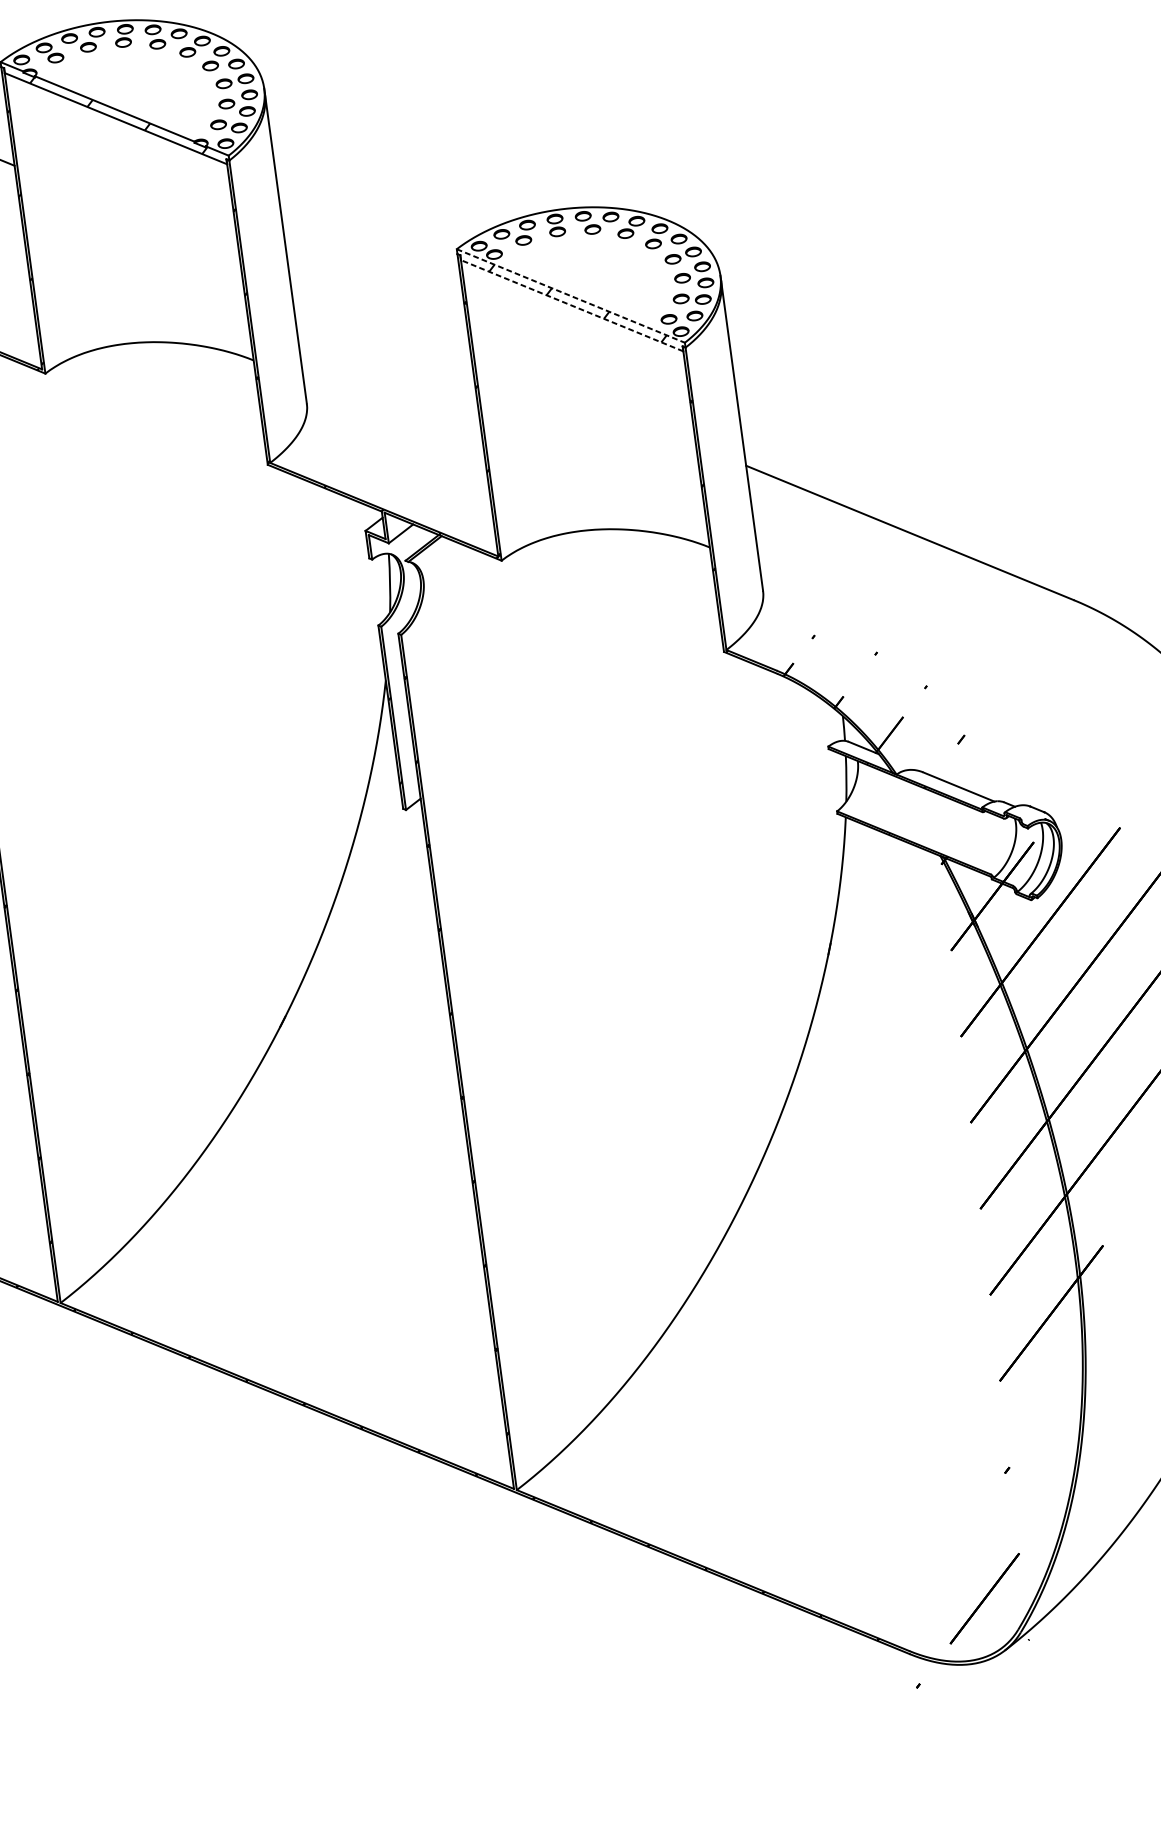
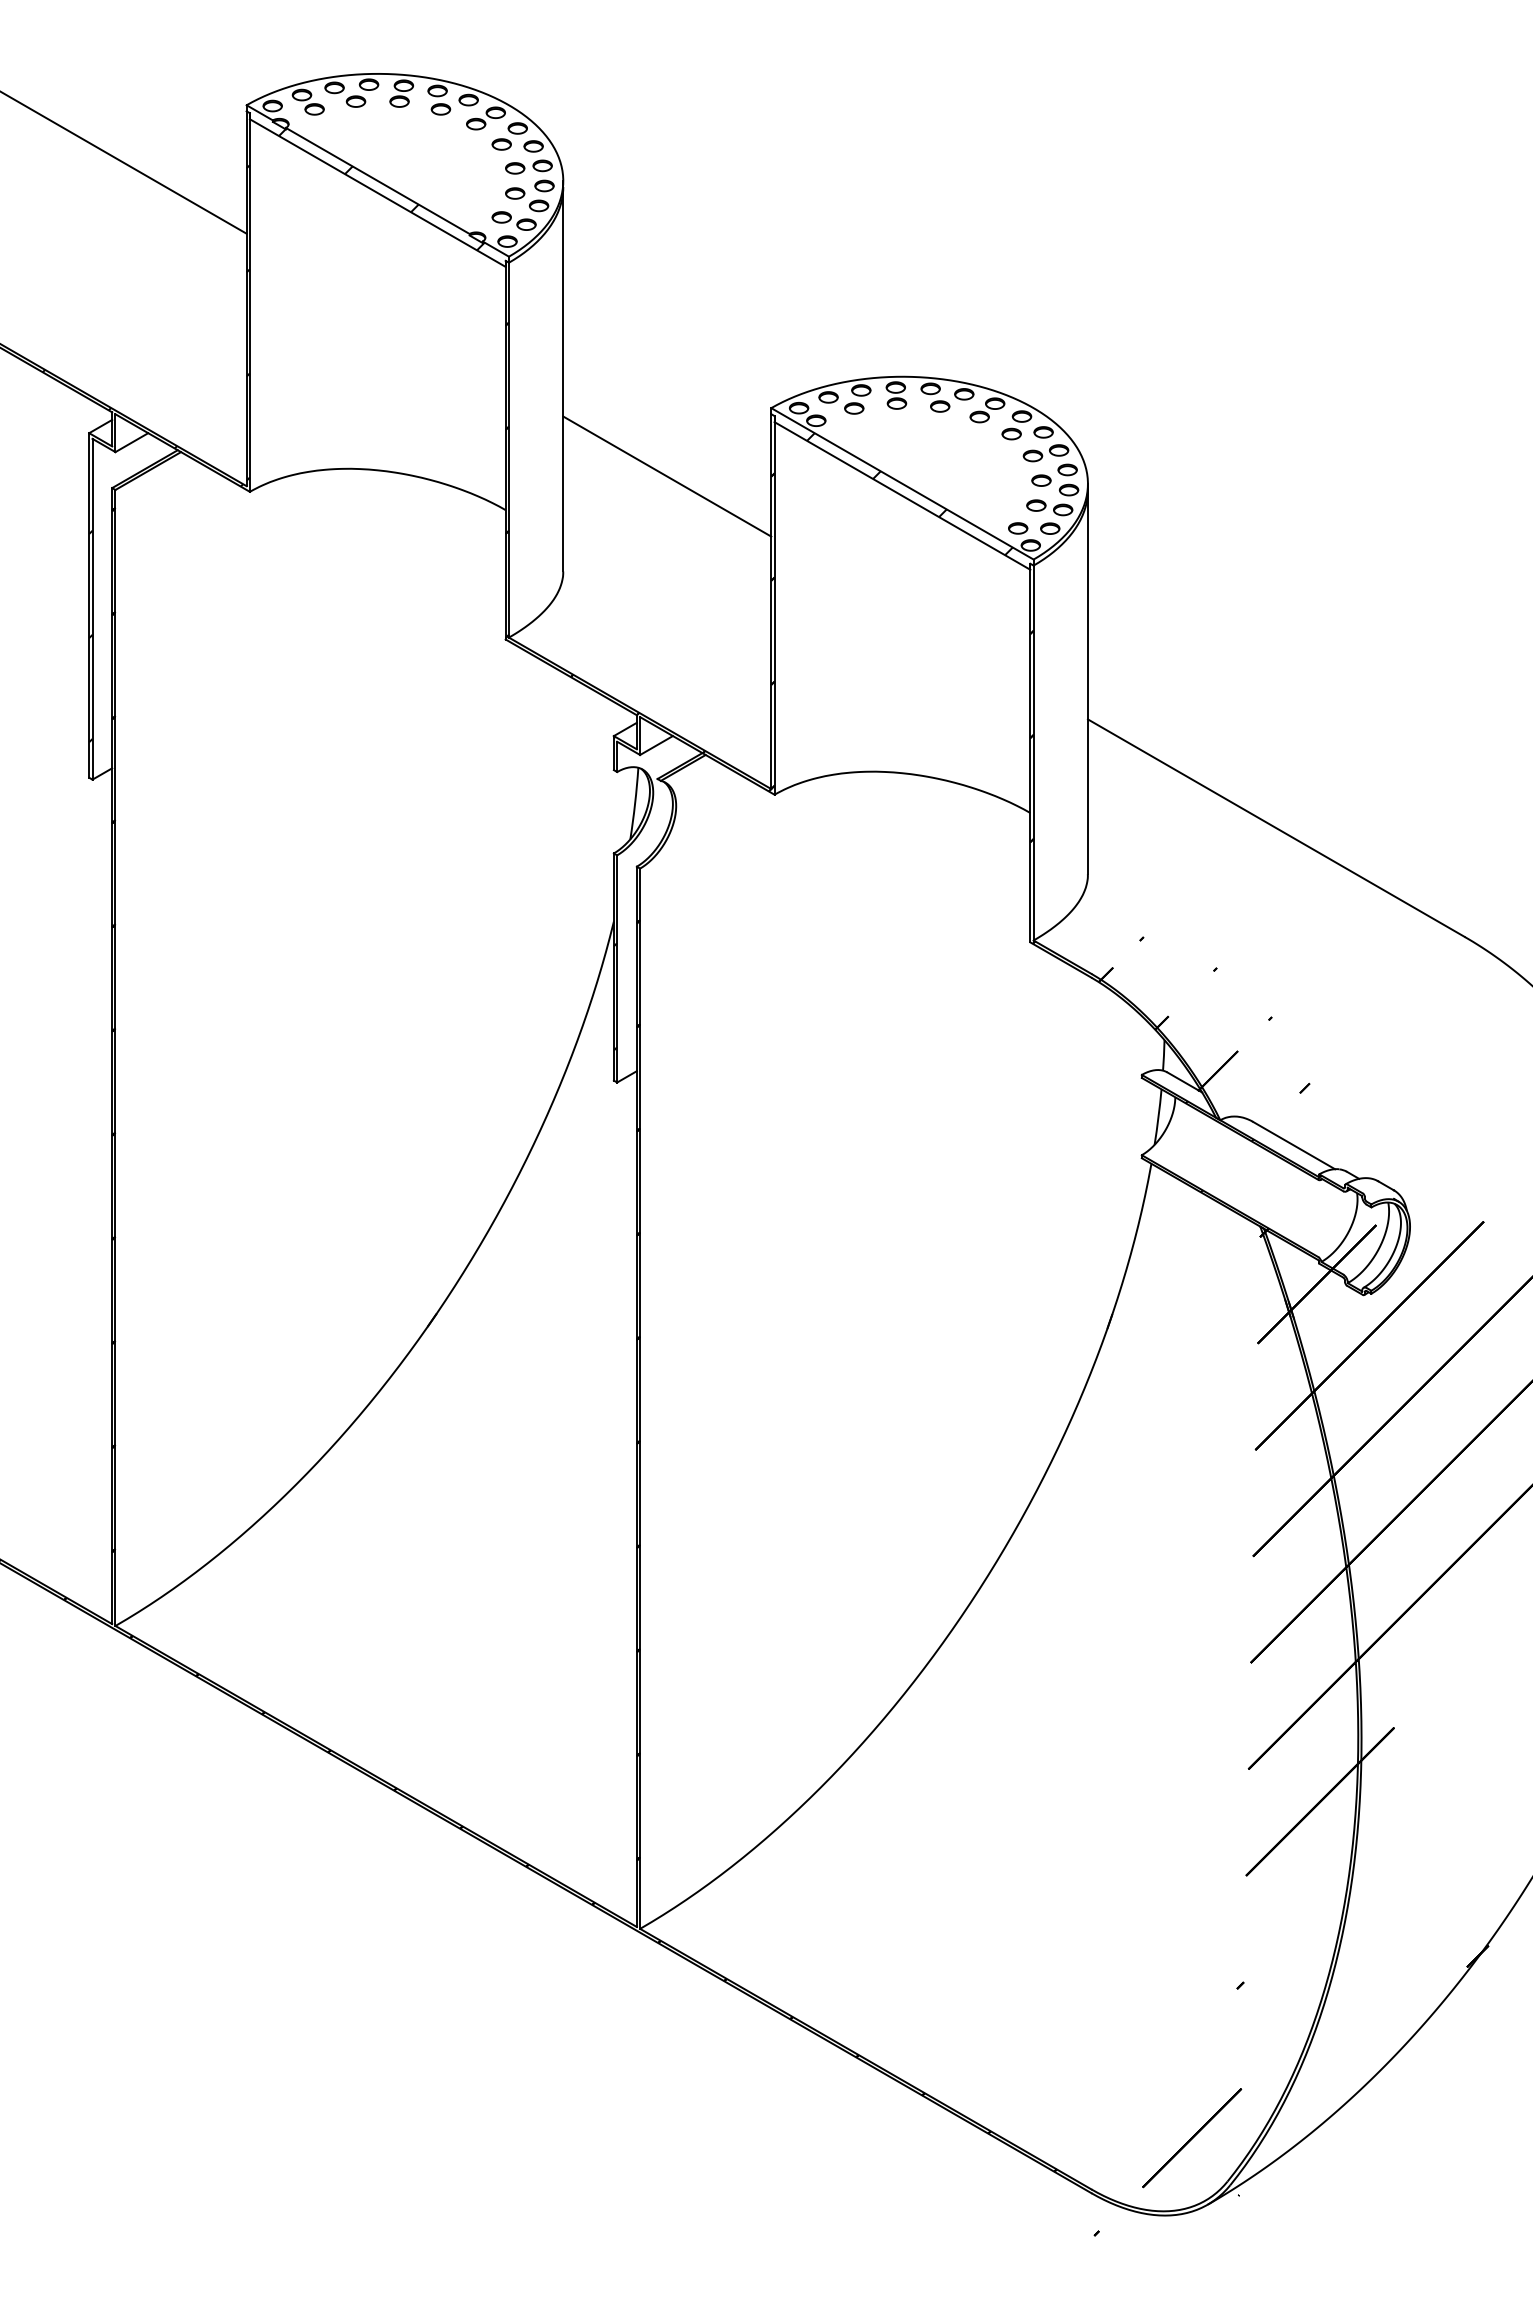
line: (570, 296) -> (902, 484), dashed -> solid
line: (572, 305) -> (902, 495), dashed -> solid
line: (380, 315) -> (667, 476), added

